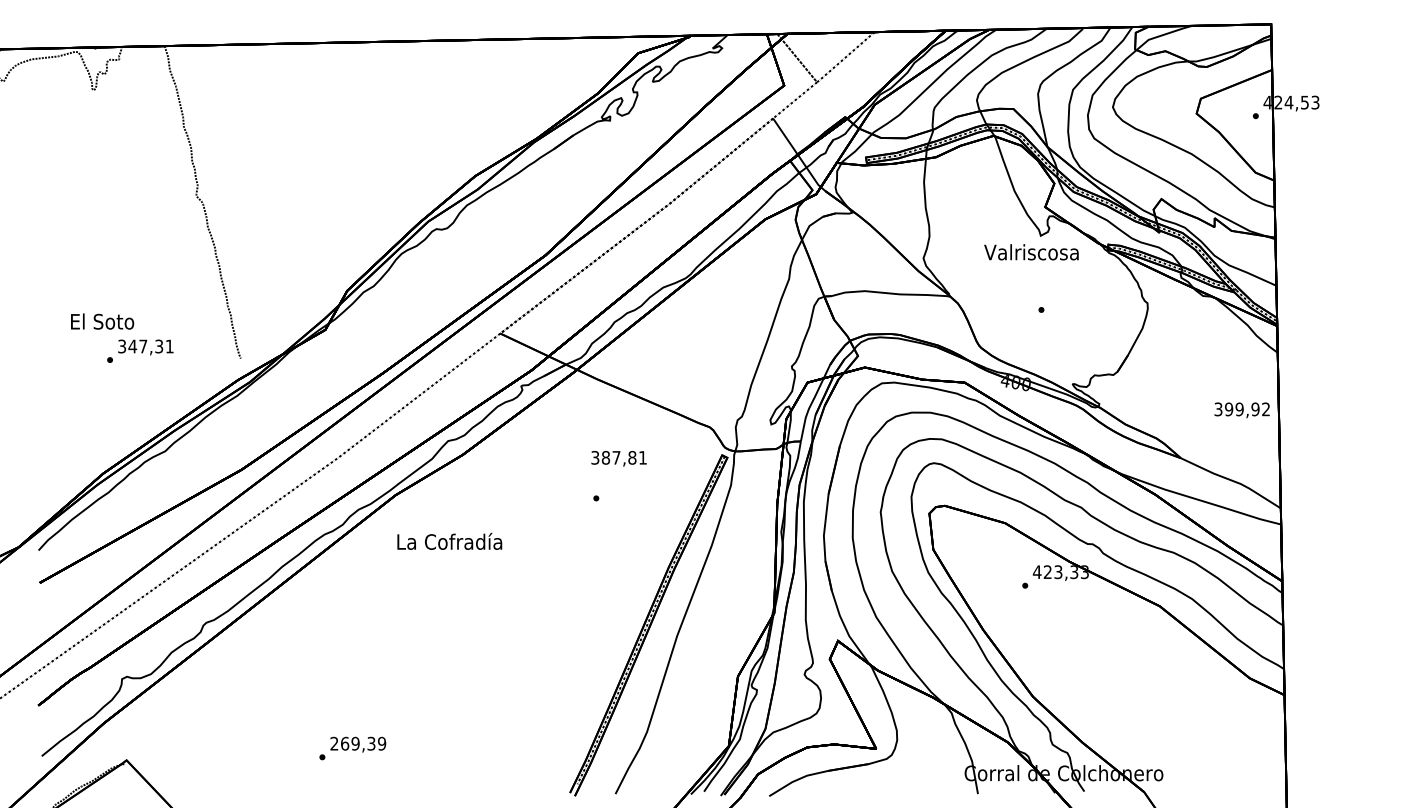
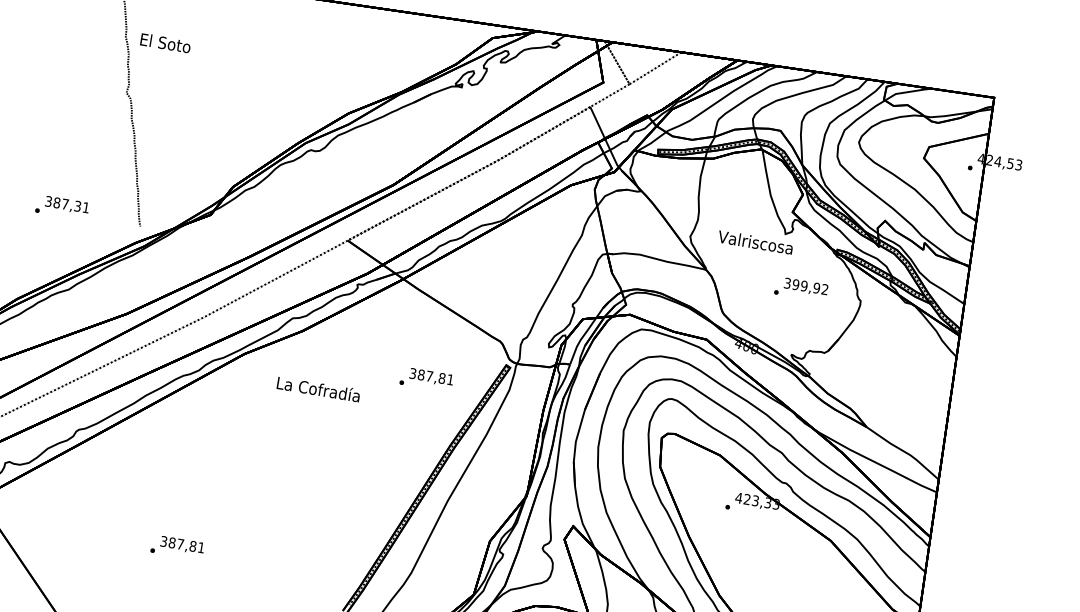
text: (1031, 252) -> (755, 242), moved
text: (102, 321) -> (165, 43), moved
text: (132, 346) -> (56, 202), 347,31 -> 387,31
text: (1241, 410) -> (805, 287), moved
text: (618, 458) -> (431, 377), moved
text: (449, 540) -> (318, 388), moved
text: (358, 743) -> (182, 544), 269,39 -> 387,81

